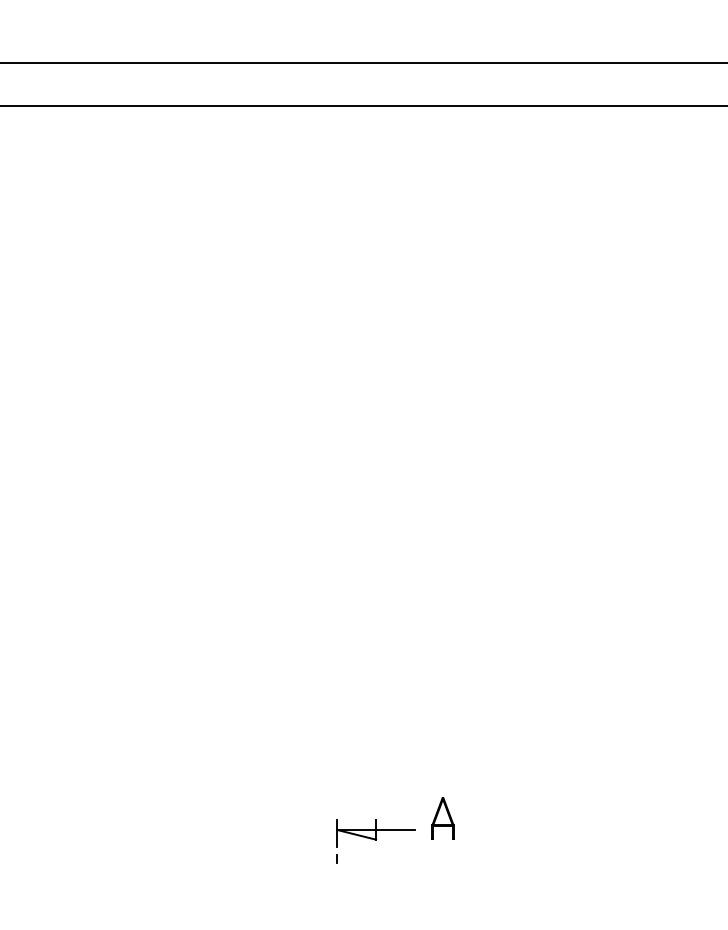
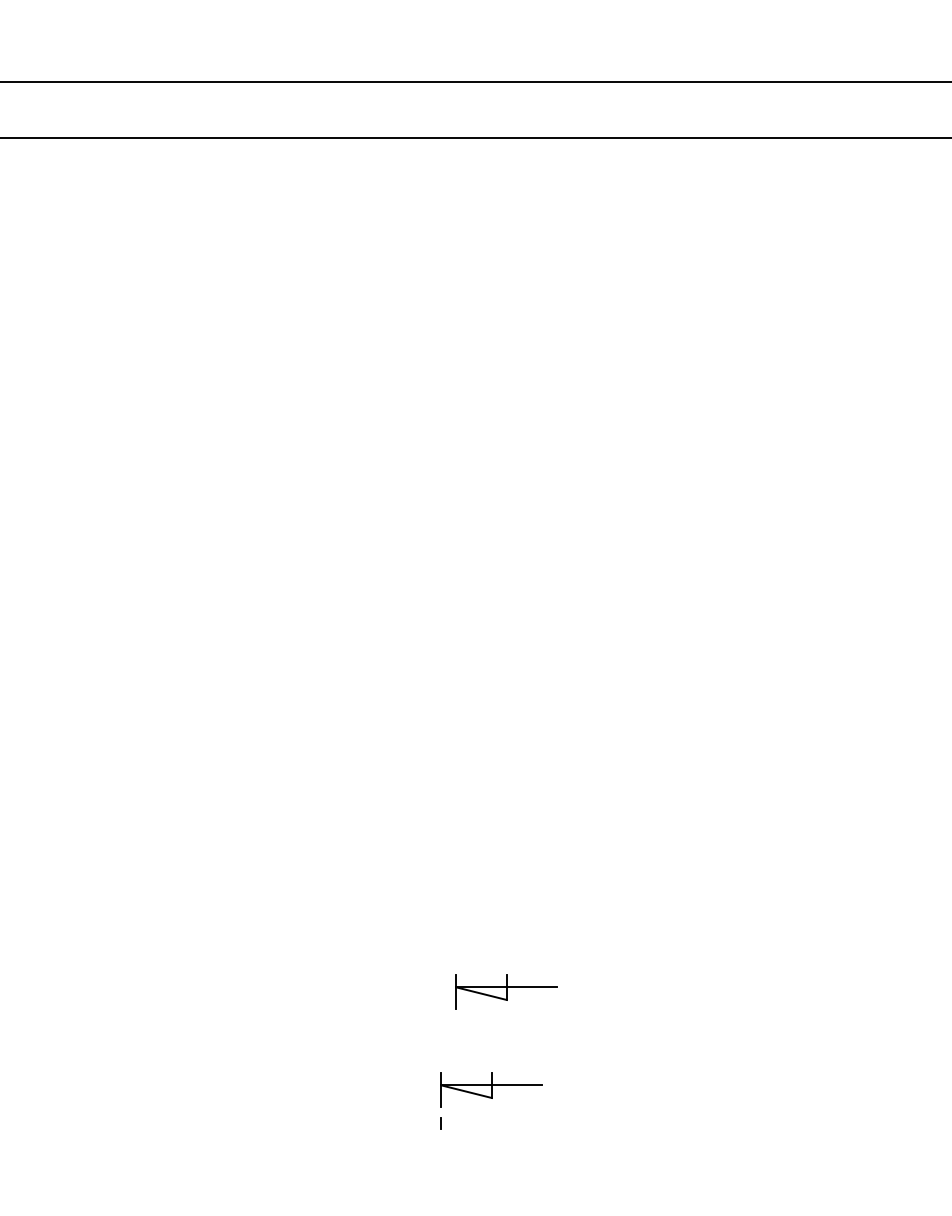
part: (387, 758) -> (506, 991), added
part: (443, 817) -> (579, 1069), removed

